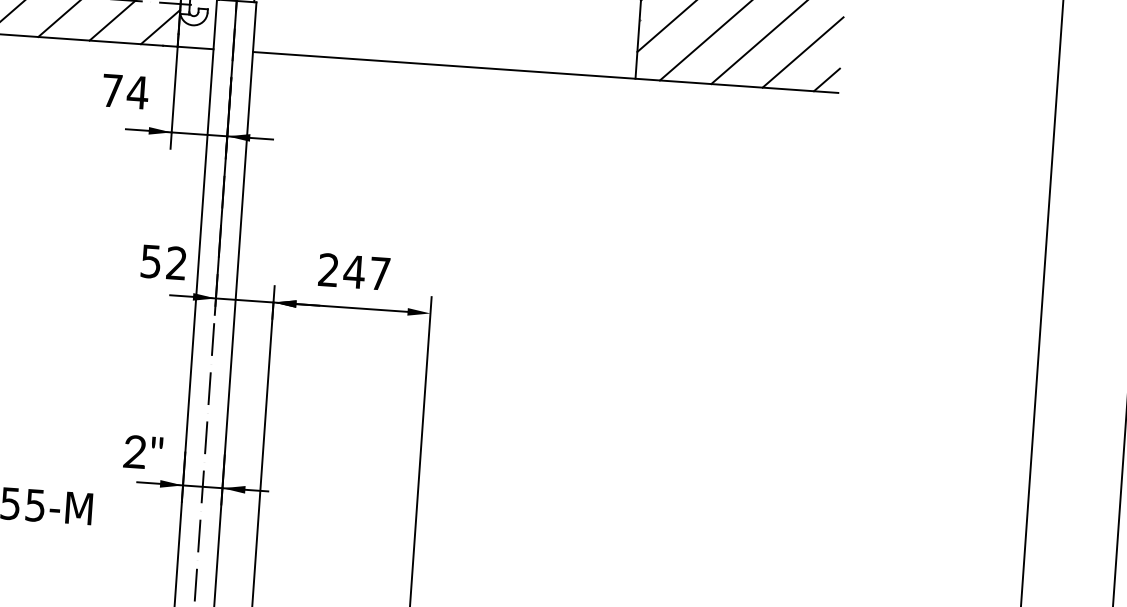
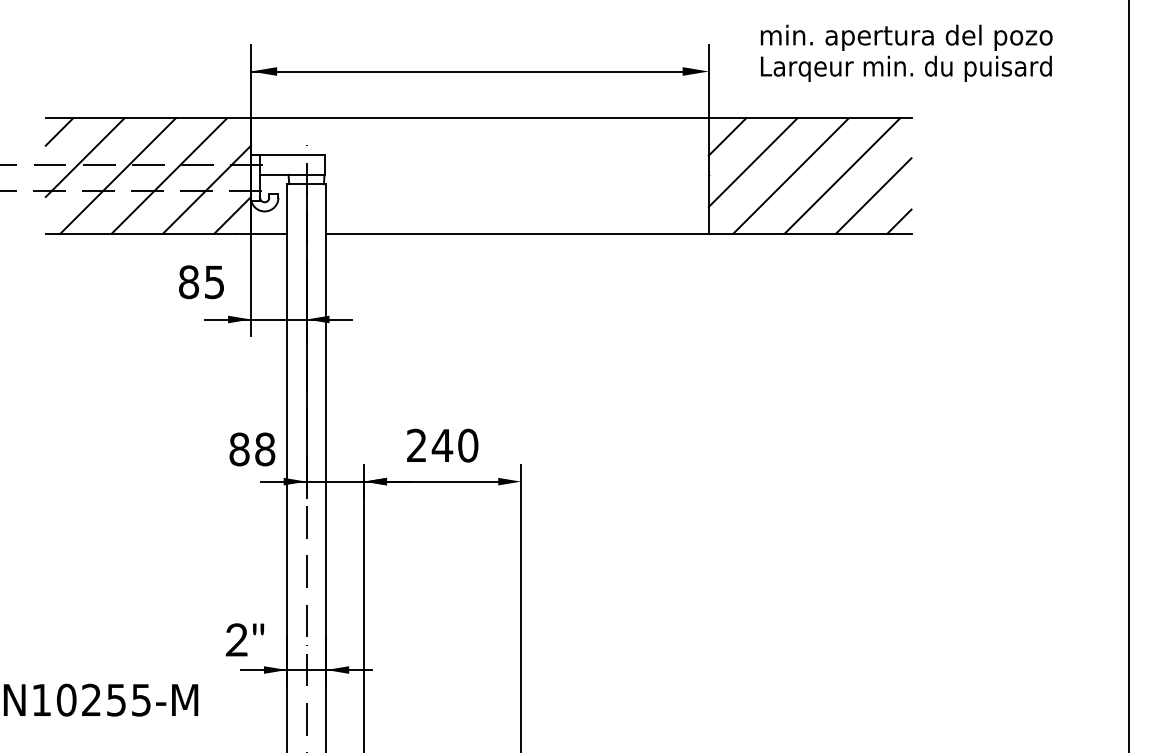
text: (125, 92) -> (202, 282), 74 -> 85
text: (164, 262) -> (252, 449), 52 -> 88
text: (380, 273) -> (468, 445), 247 -> 240

